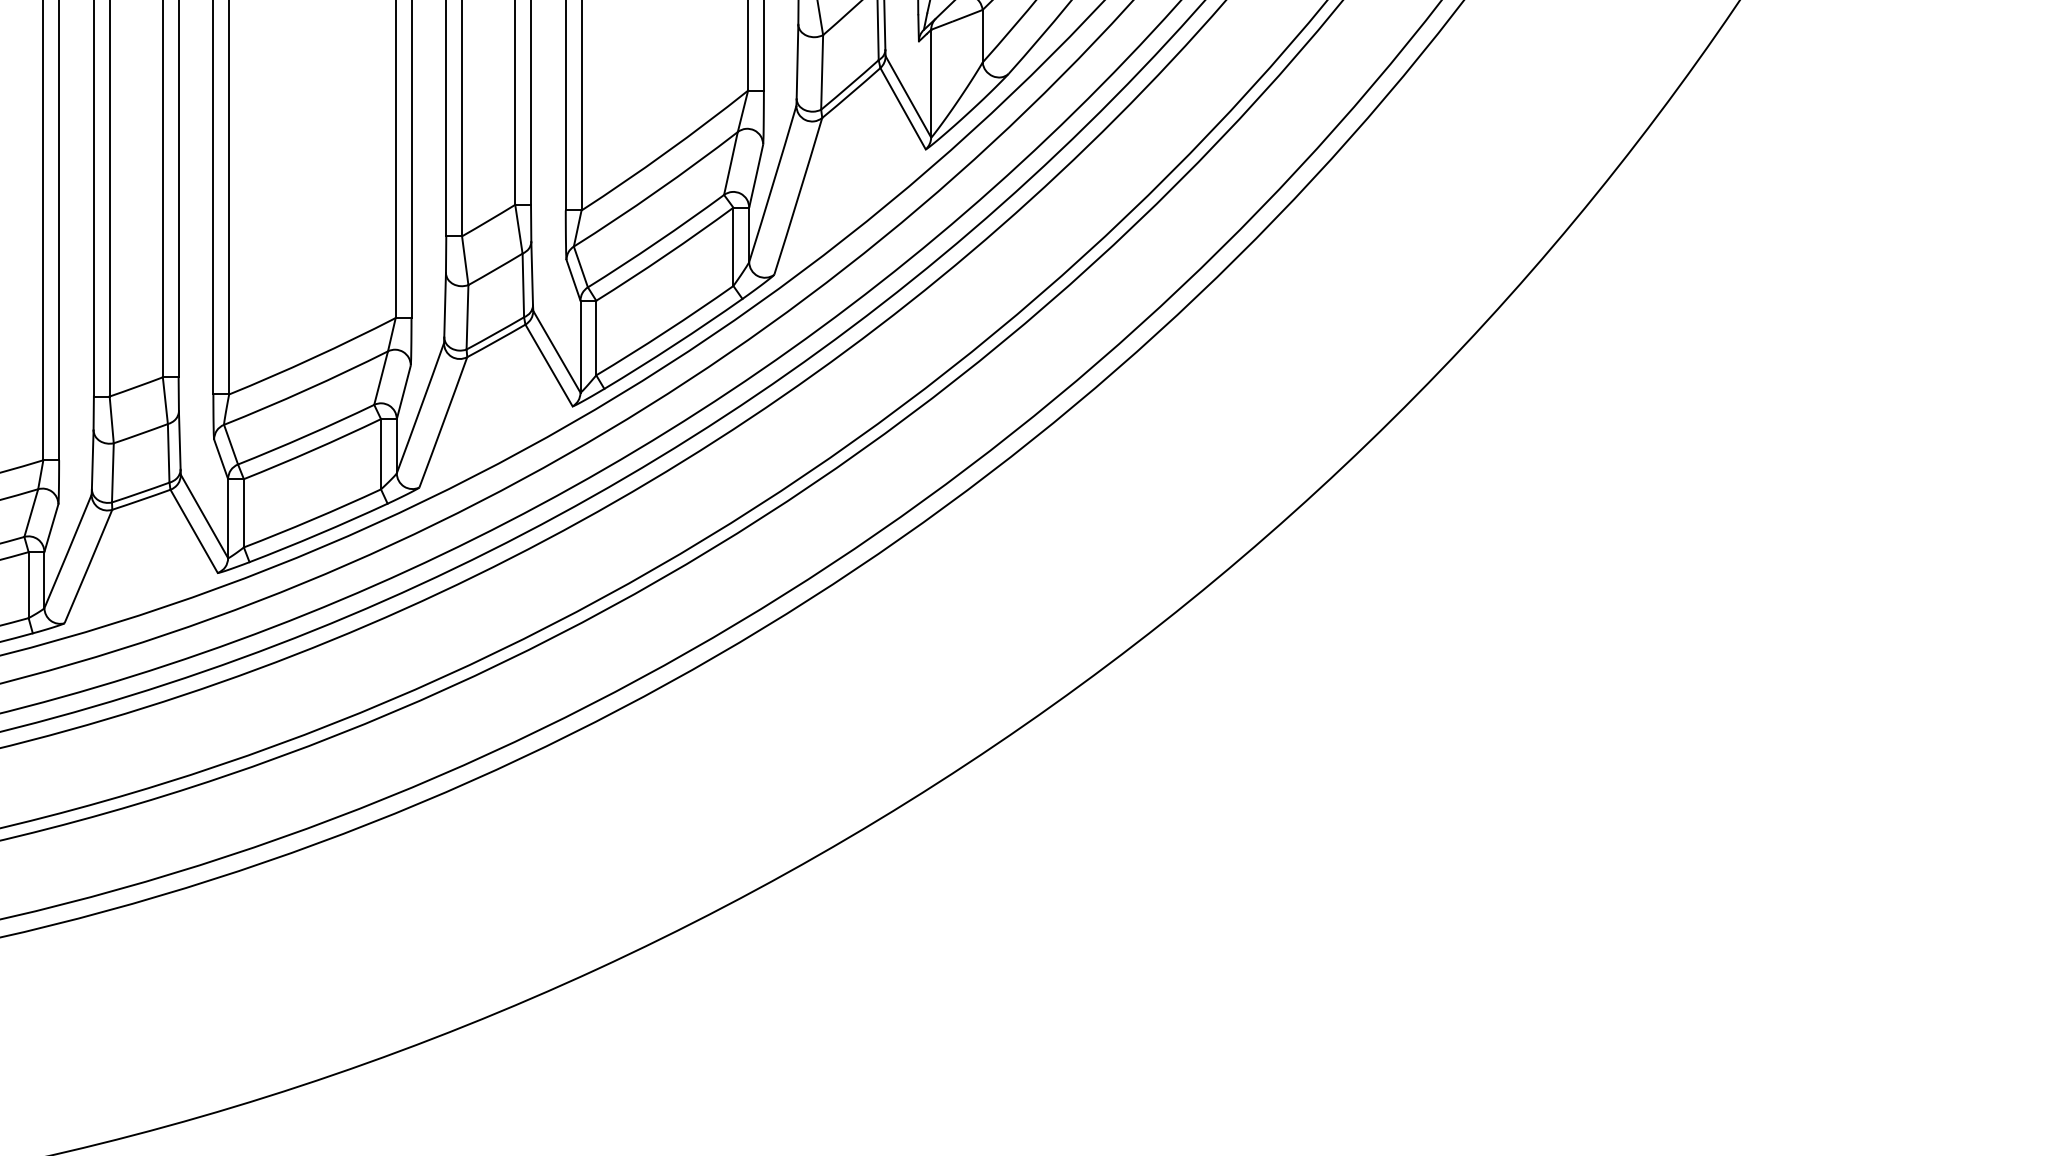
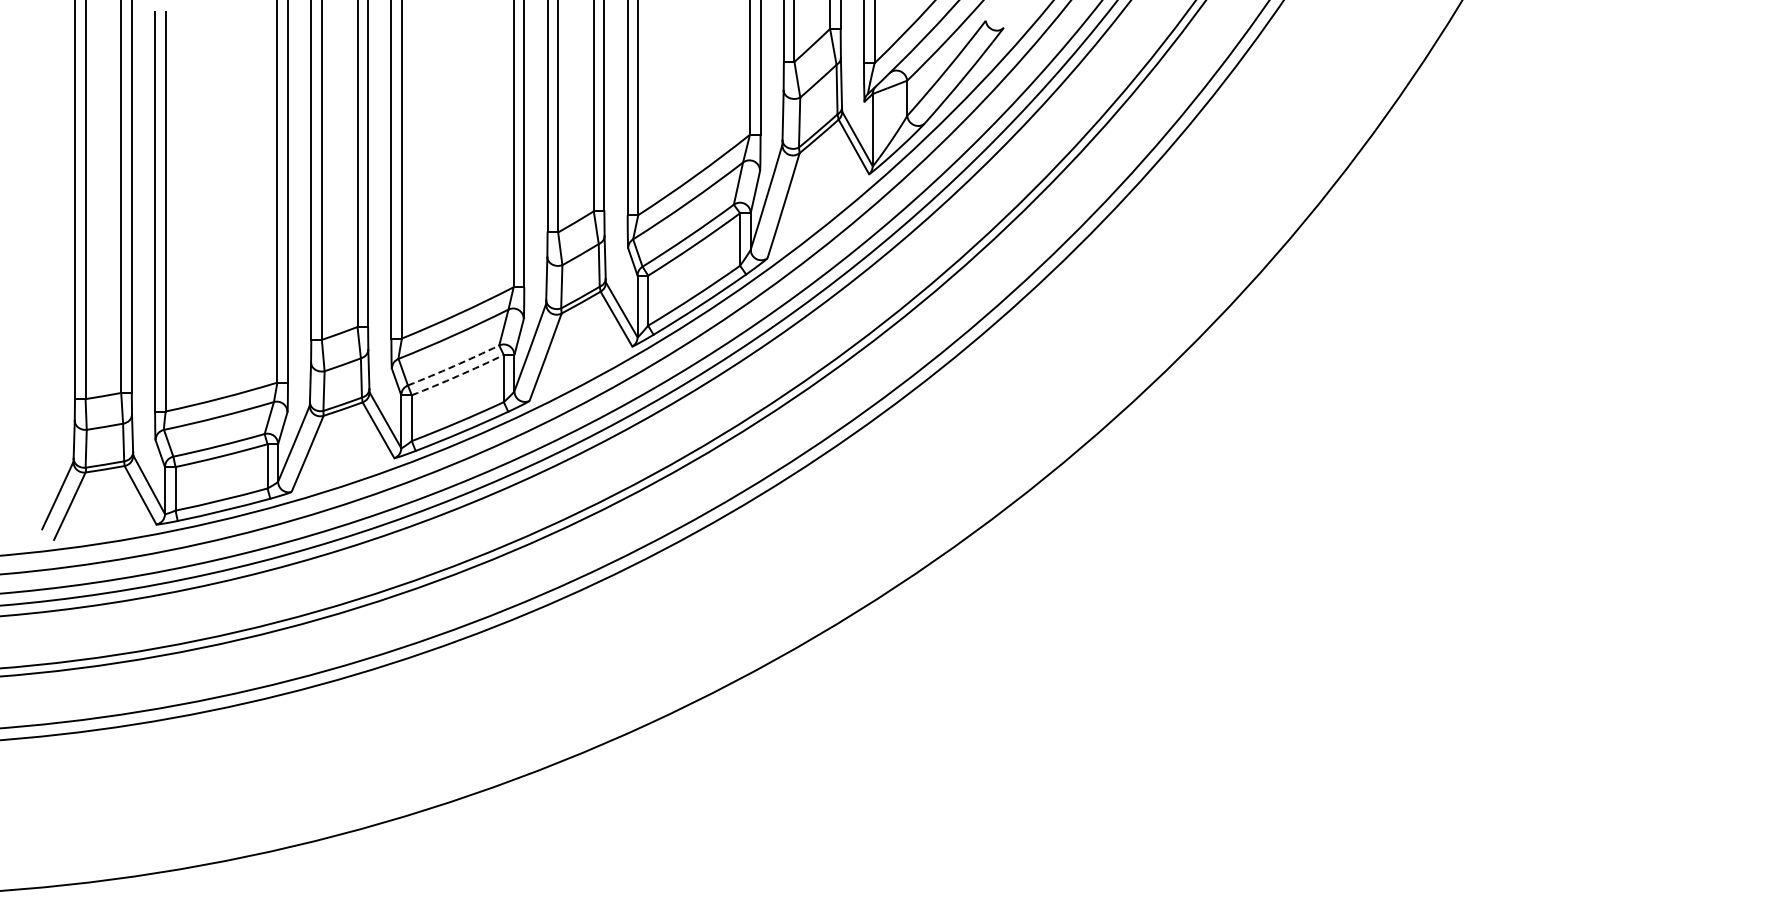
arc: (305, 436) -> (453, 366), solid -> dashed
arc: (313, 449) -> (458, 375), solid -> dashed

